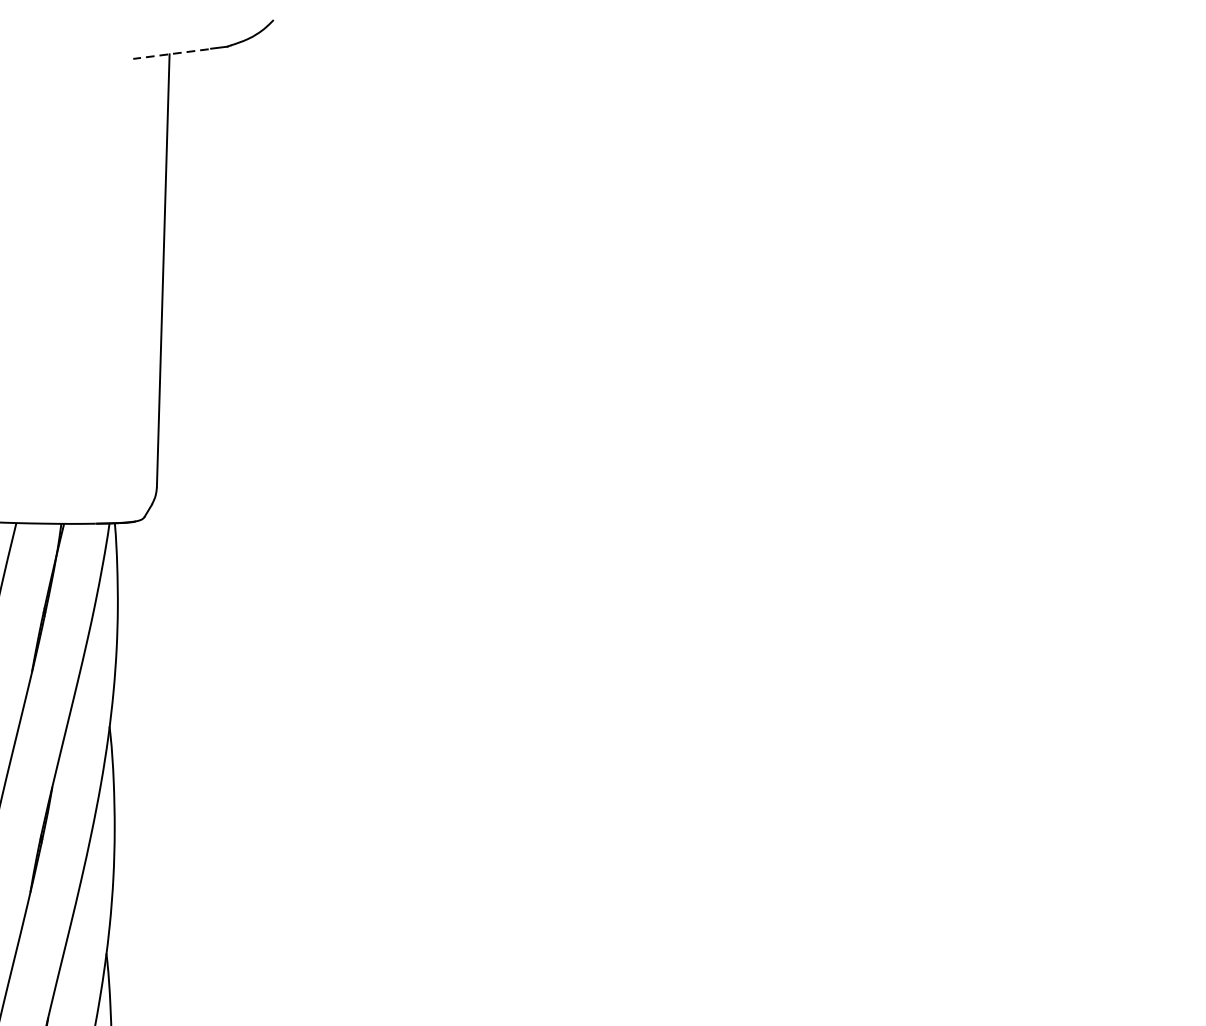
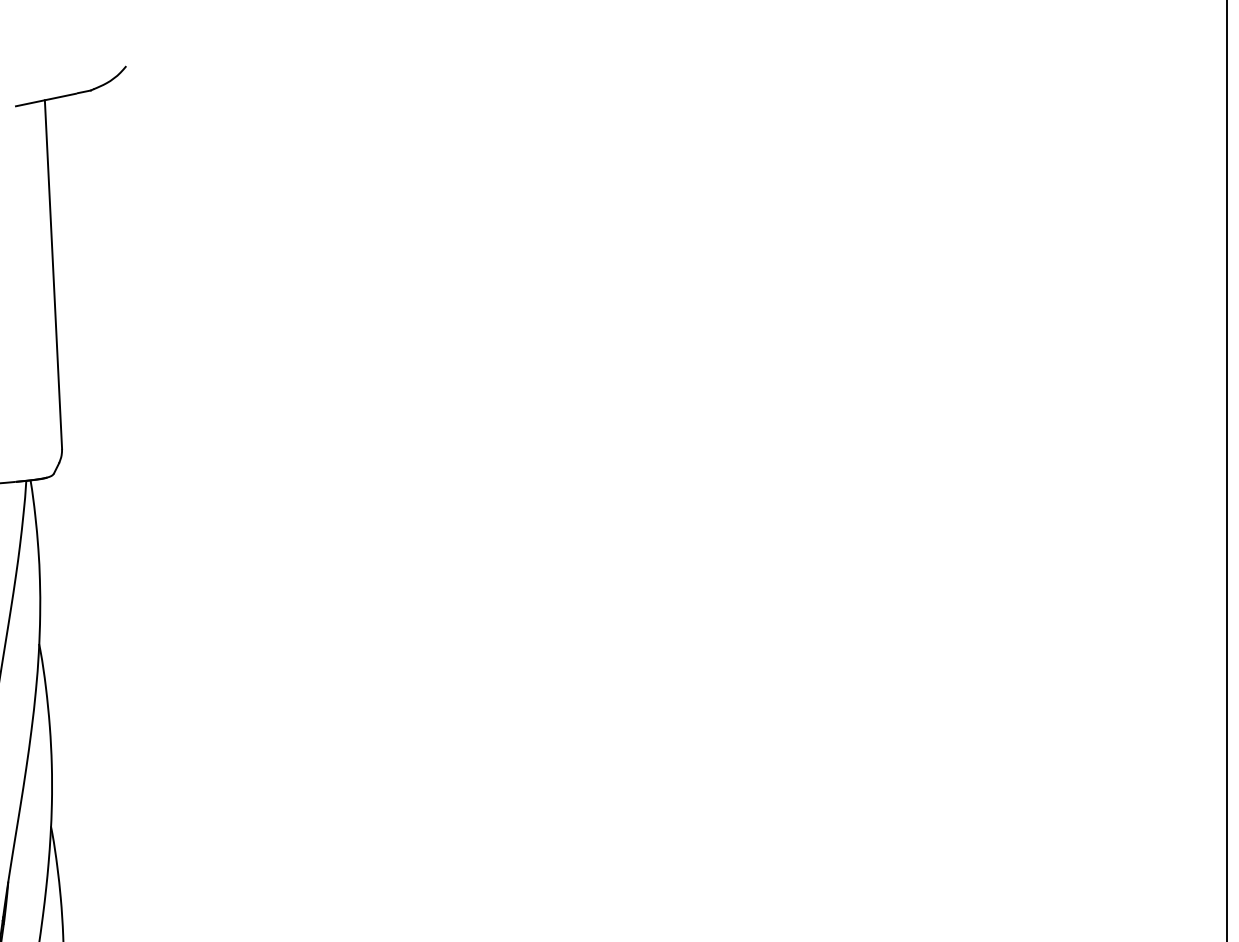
line: (171, 54) -> (46, 100), dashed -> solid

